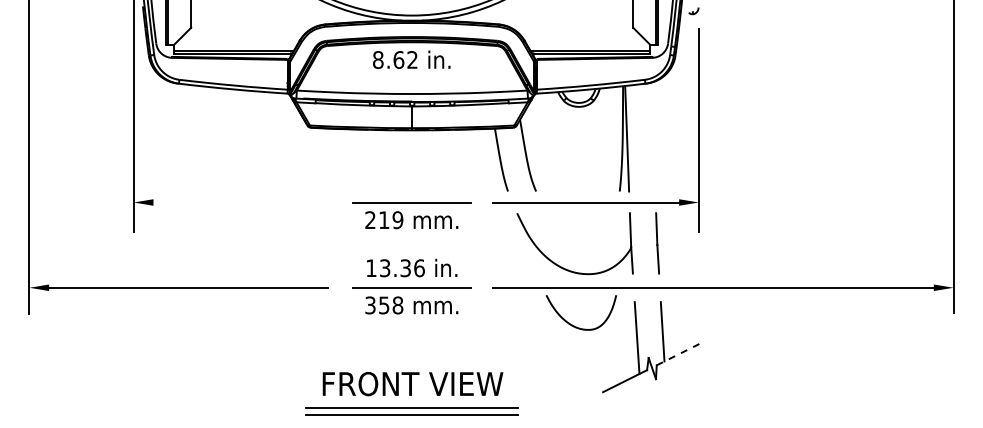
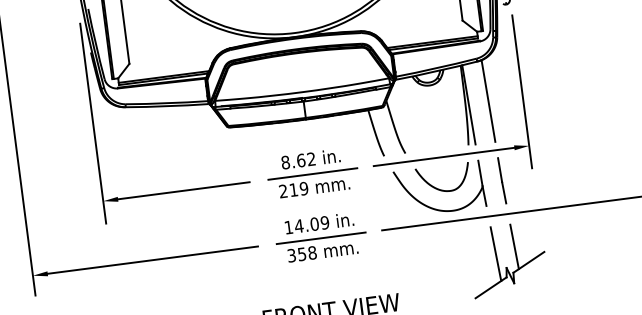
text: (411, 59) -> (310, 158), moved
line: (653, 136) -> (488, 100), added
line: (240, 202) -> (183, 190), added
text: (401, 268) -> (311, 224), 13.36 -> 14.09
curve: (574, 325) -> (439, 188), moved
line: (678, 354) -> (528, 262), dashed -> solid

